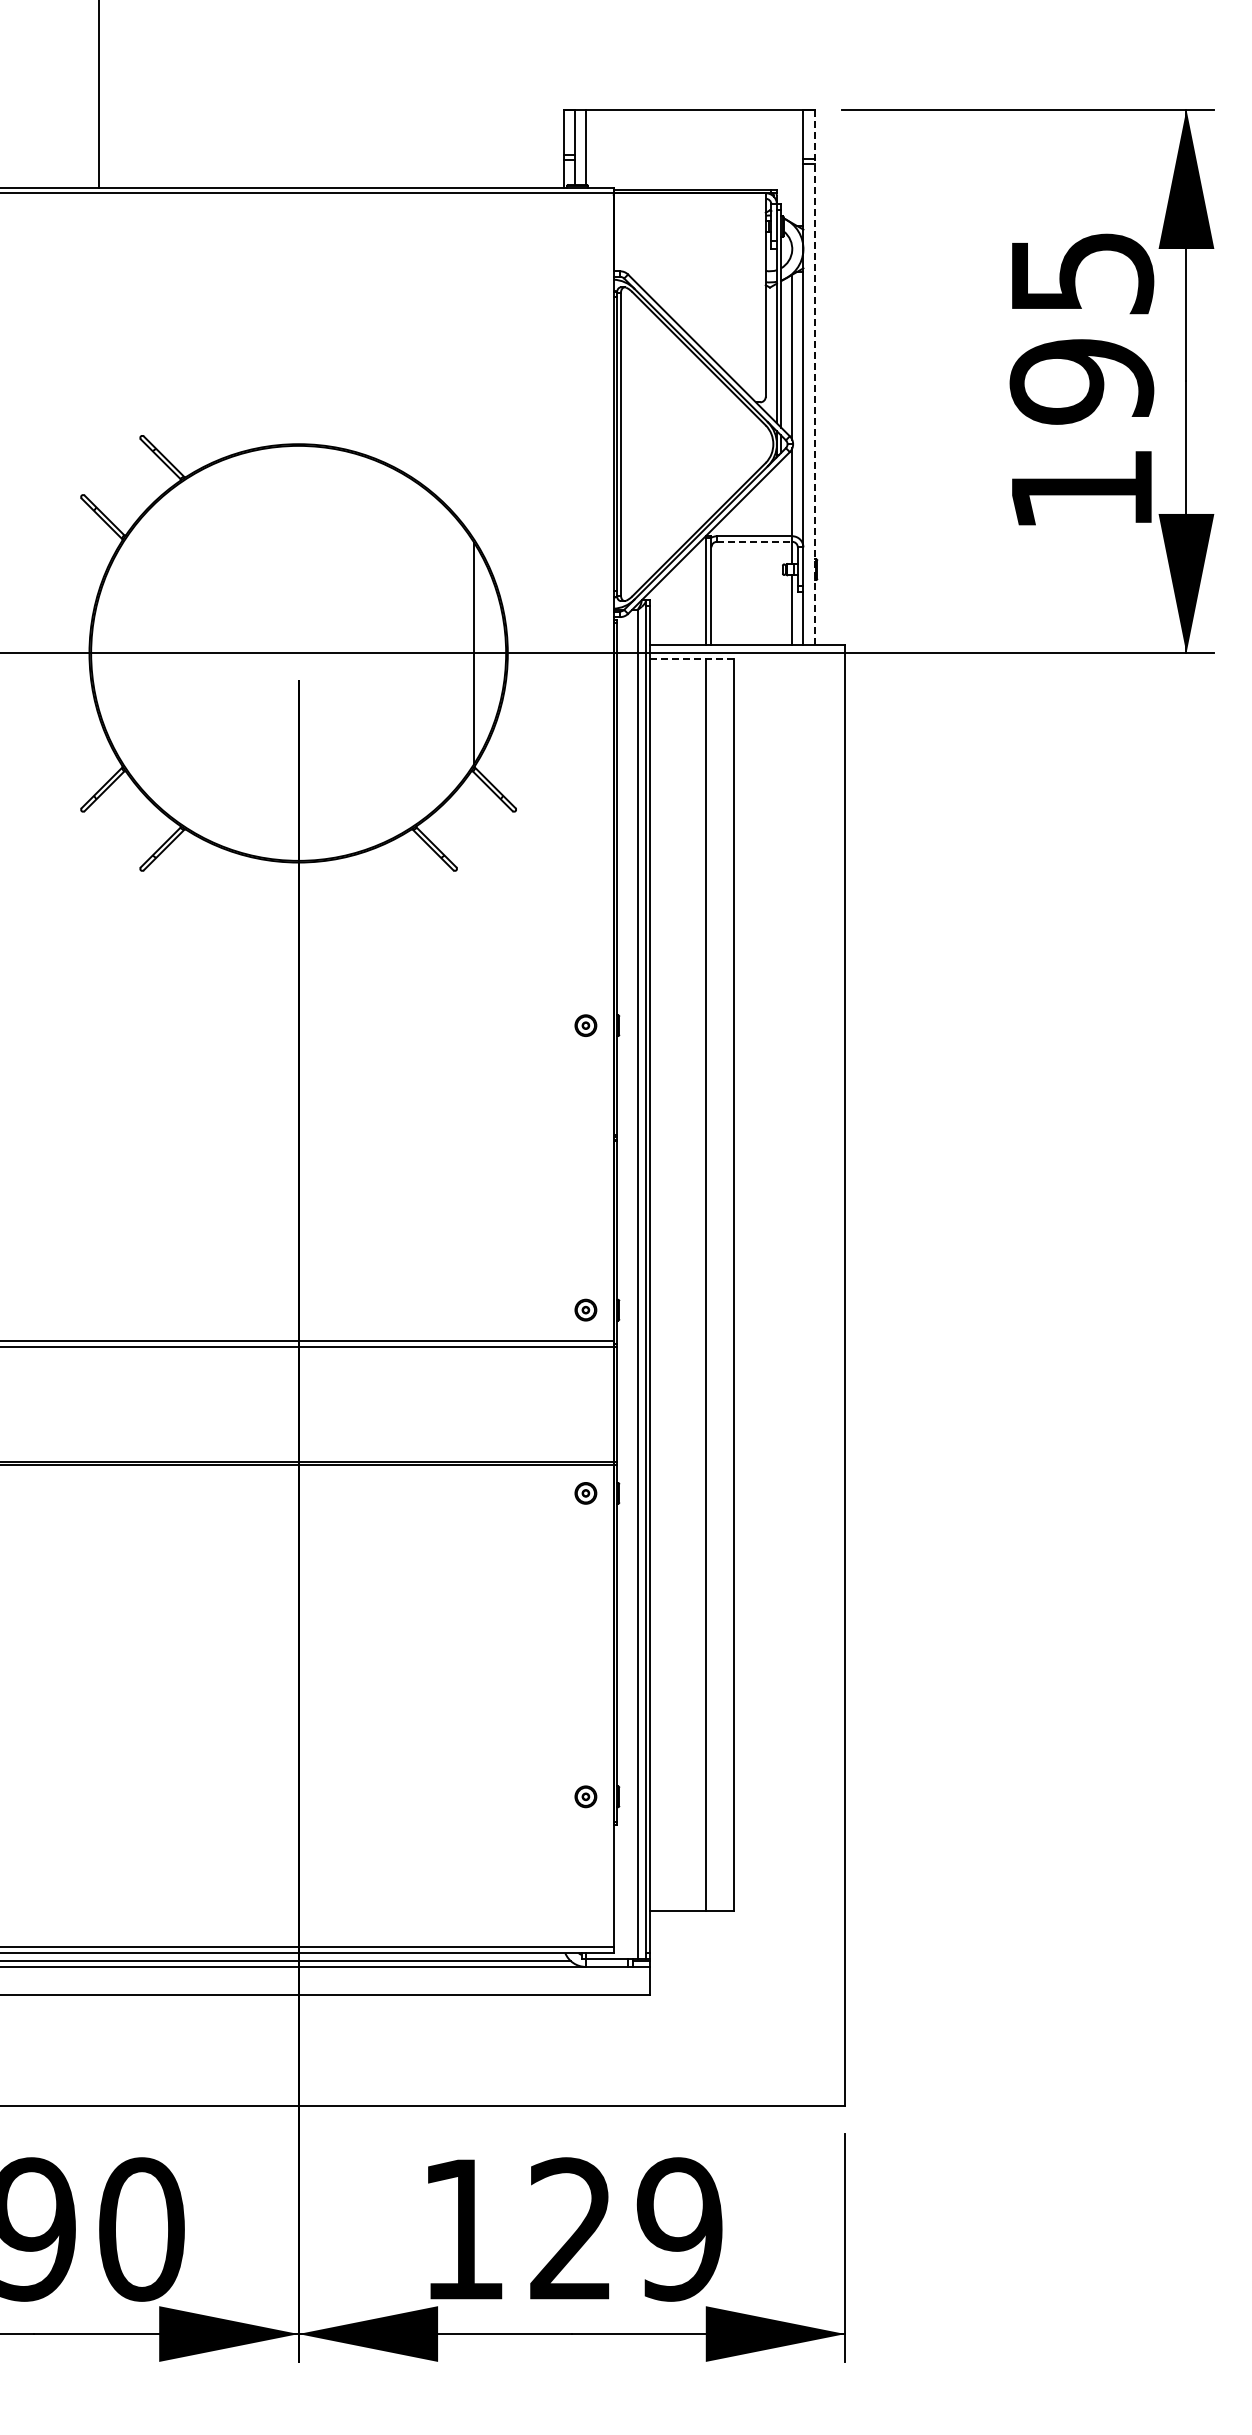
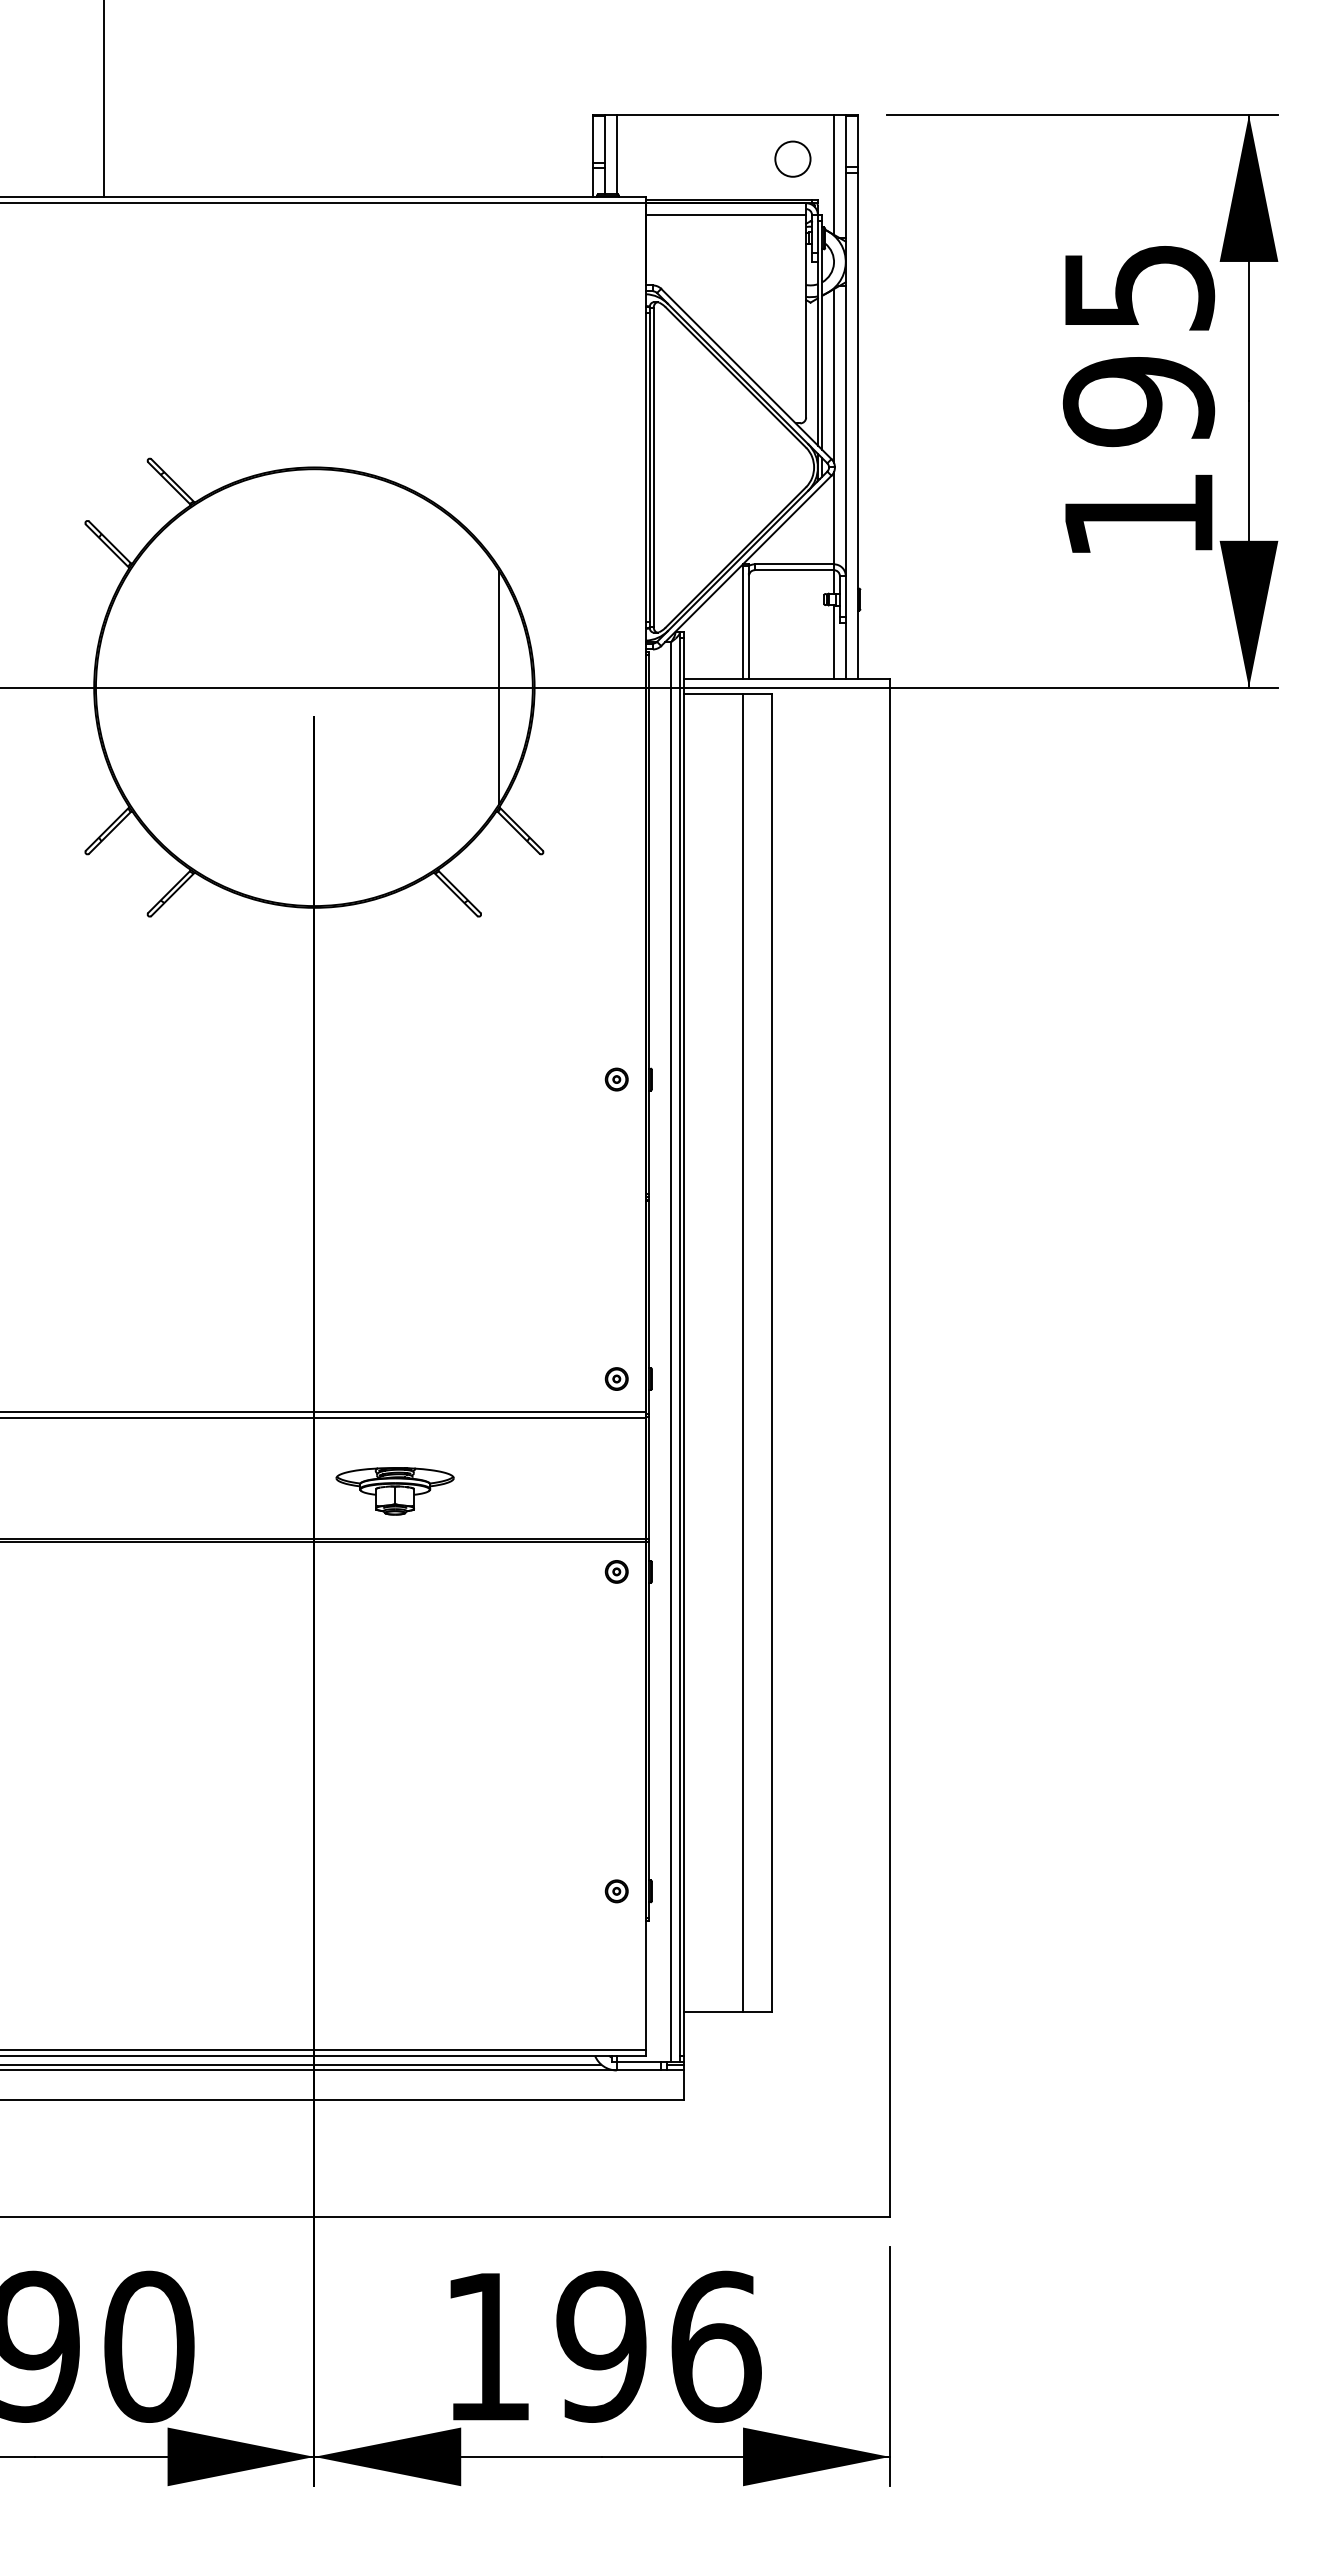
circle: (752, 150) -> (792, 158), added
line: (792, 166) -> (834, 175), added
line: (689, 204) -> (725, 215), added
line: (814, 377) -> (857, 397), dashed -> solid
line: (754, 541) -> (794, 569), dashed -> solid
line: (691, 658) -> (727, 693), dashed -> solid
part: (374, 1416) -> (394, 1490), added
text: (625, 2229) -> (658, 2346), 129 -> 196

